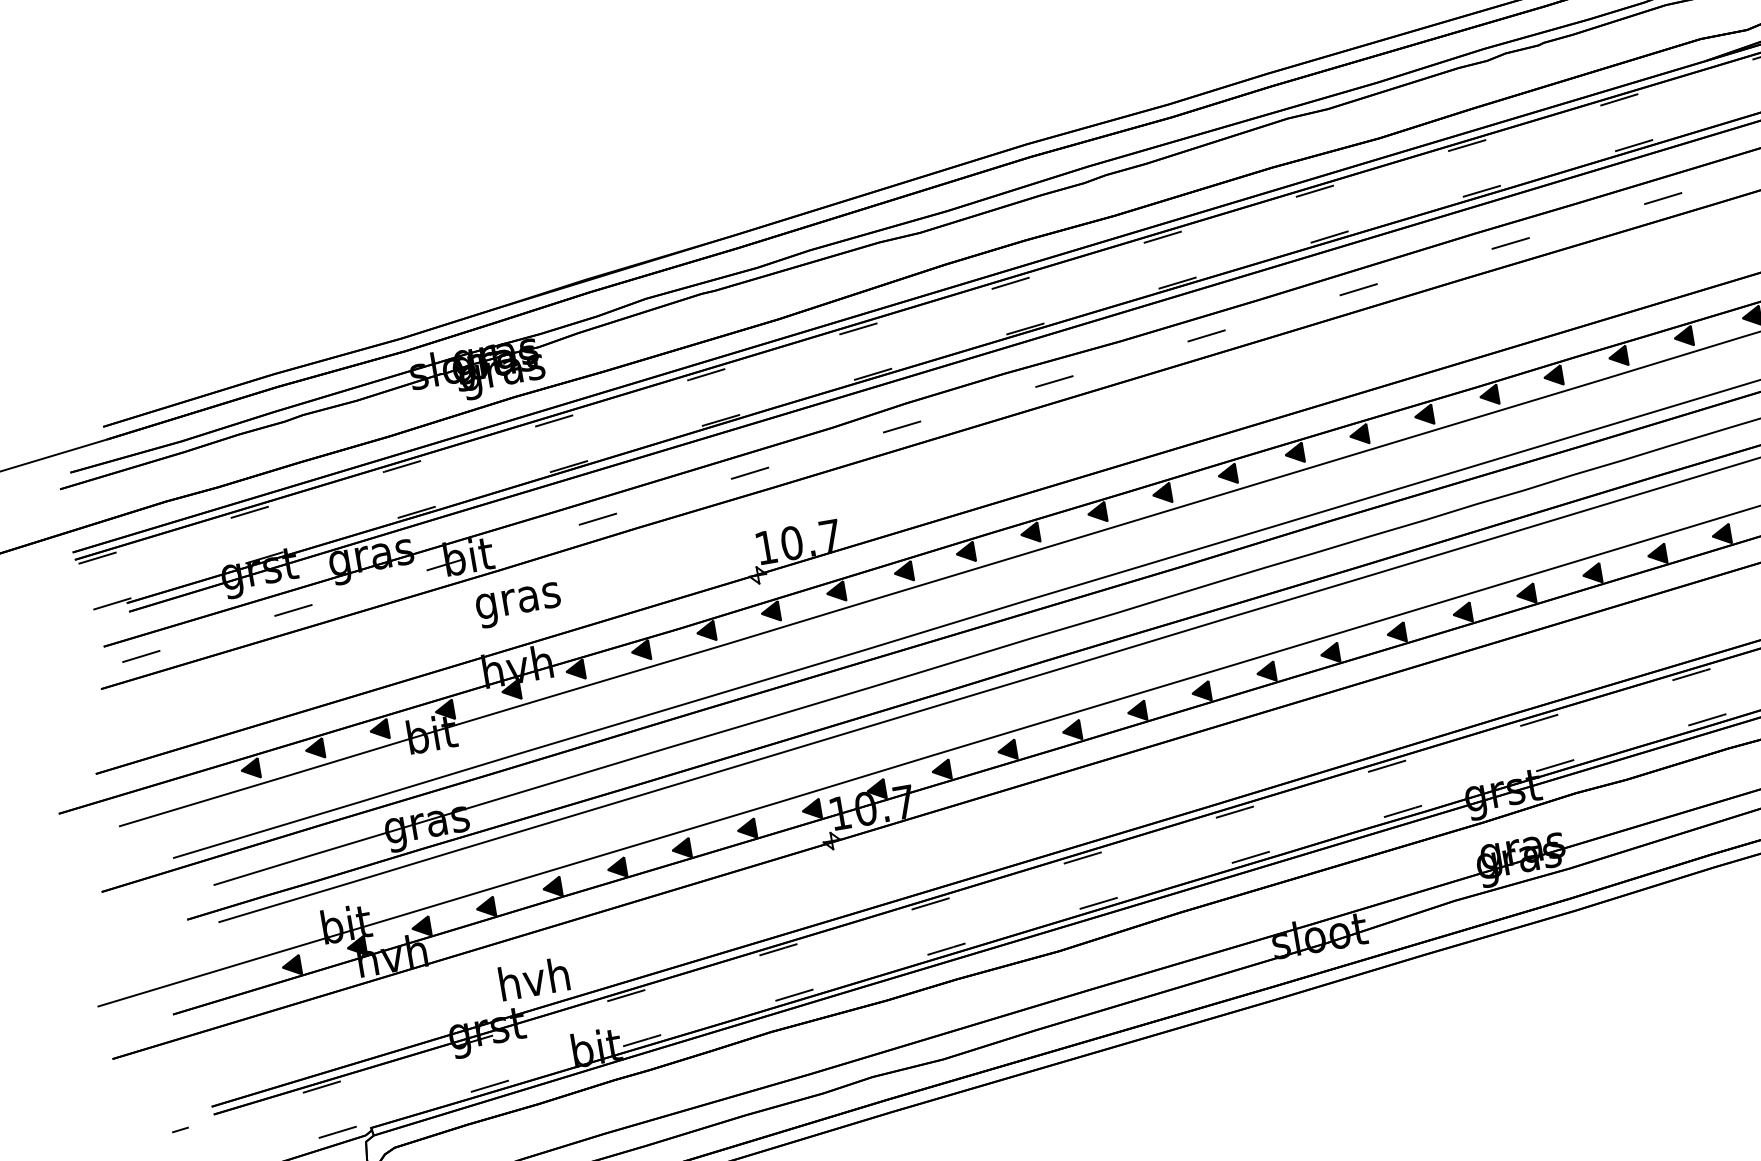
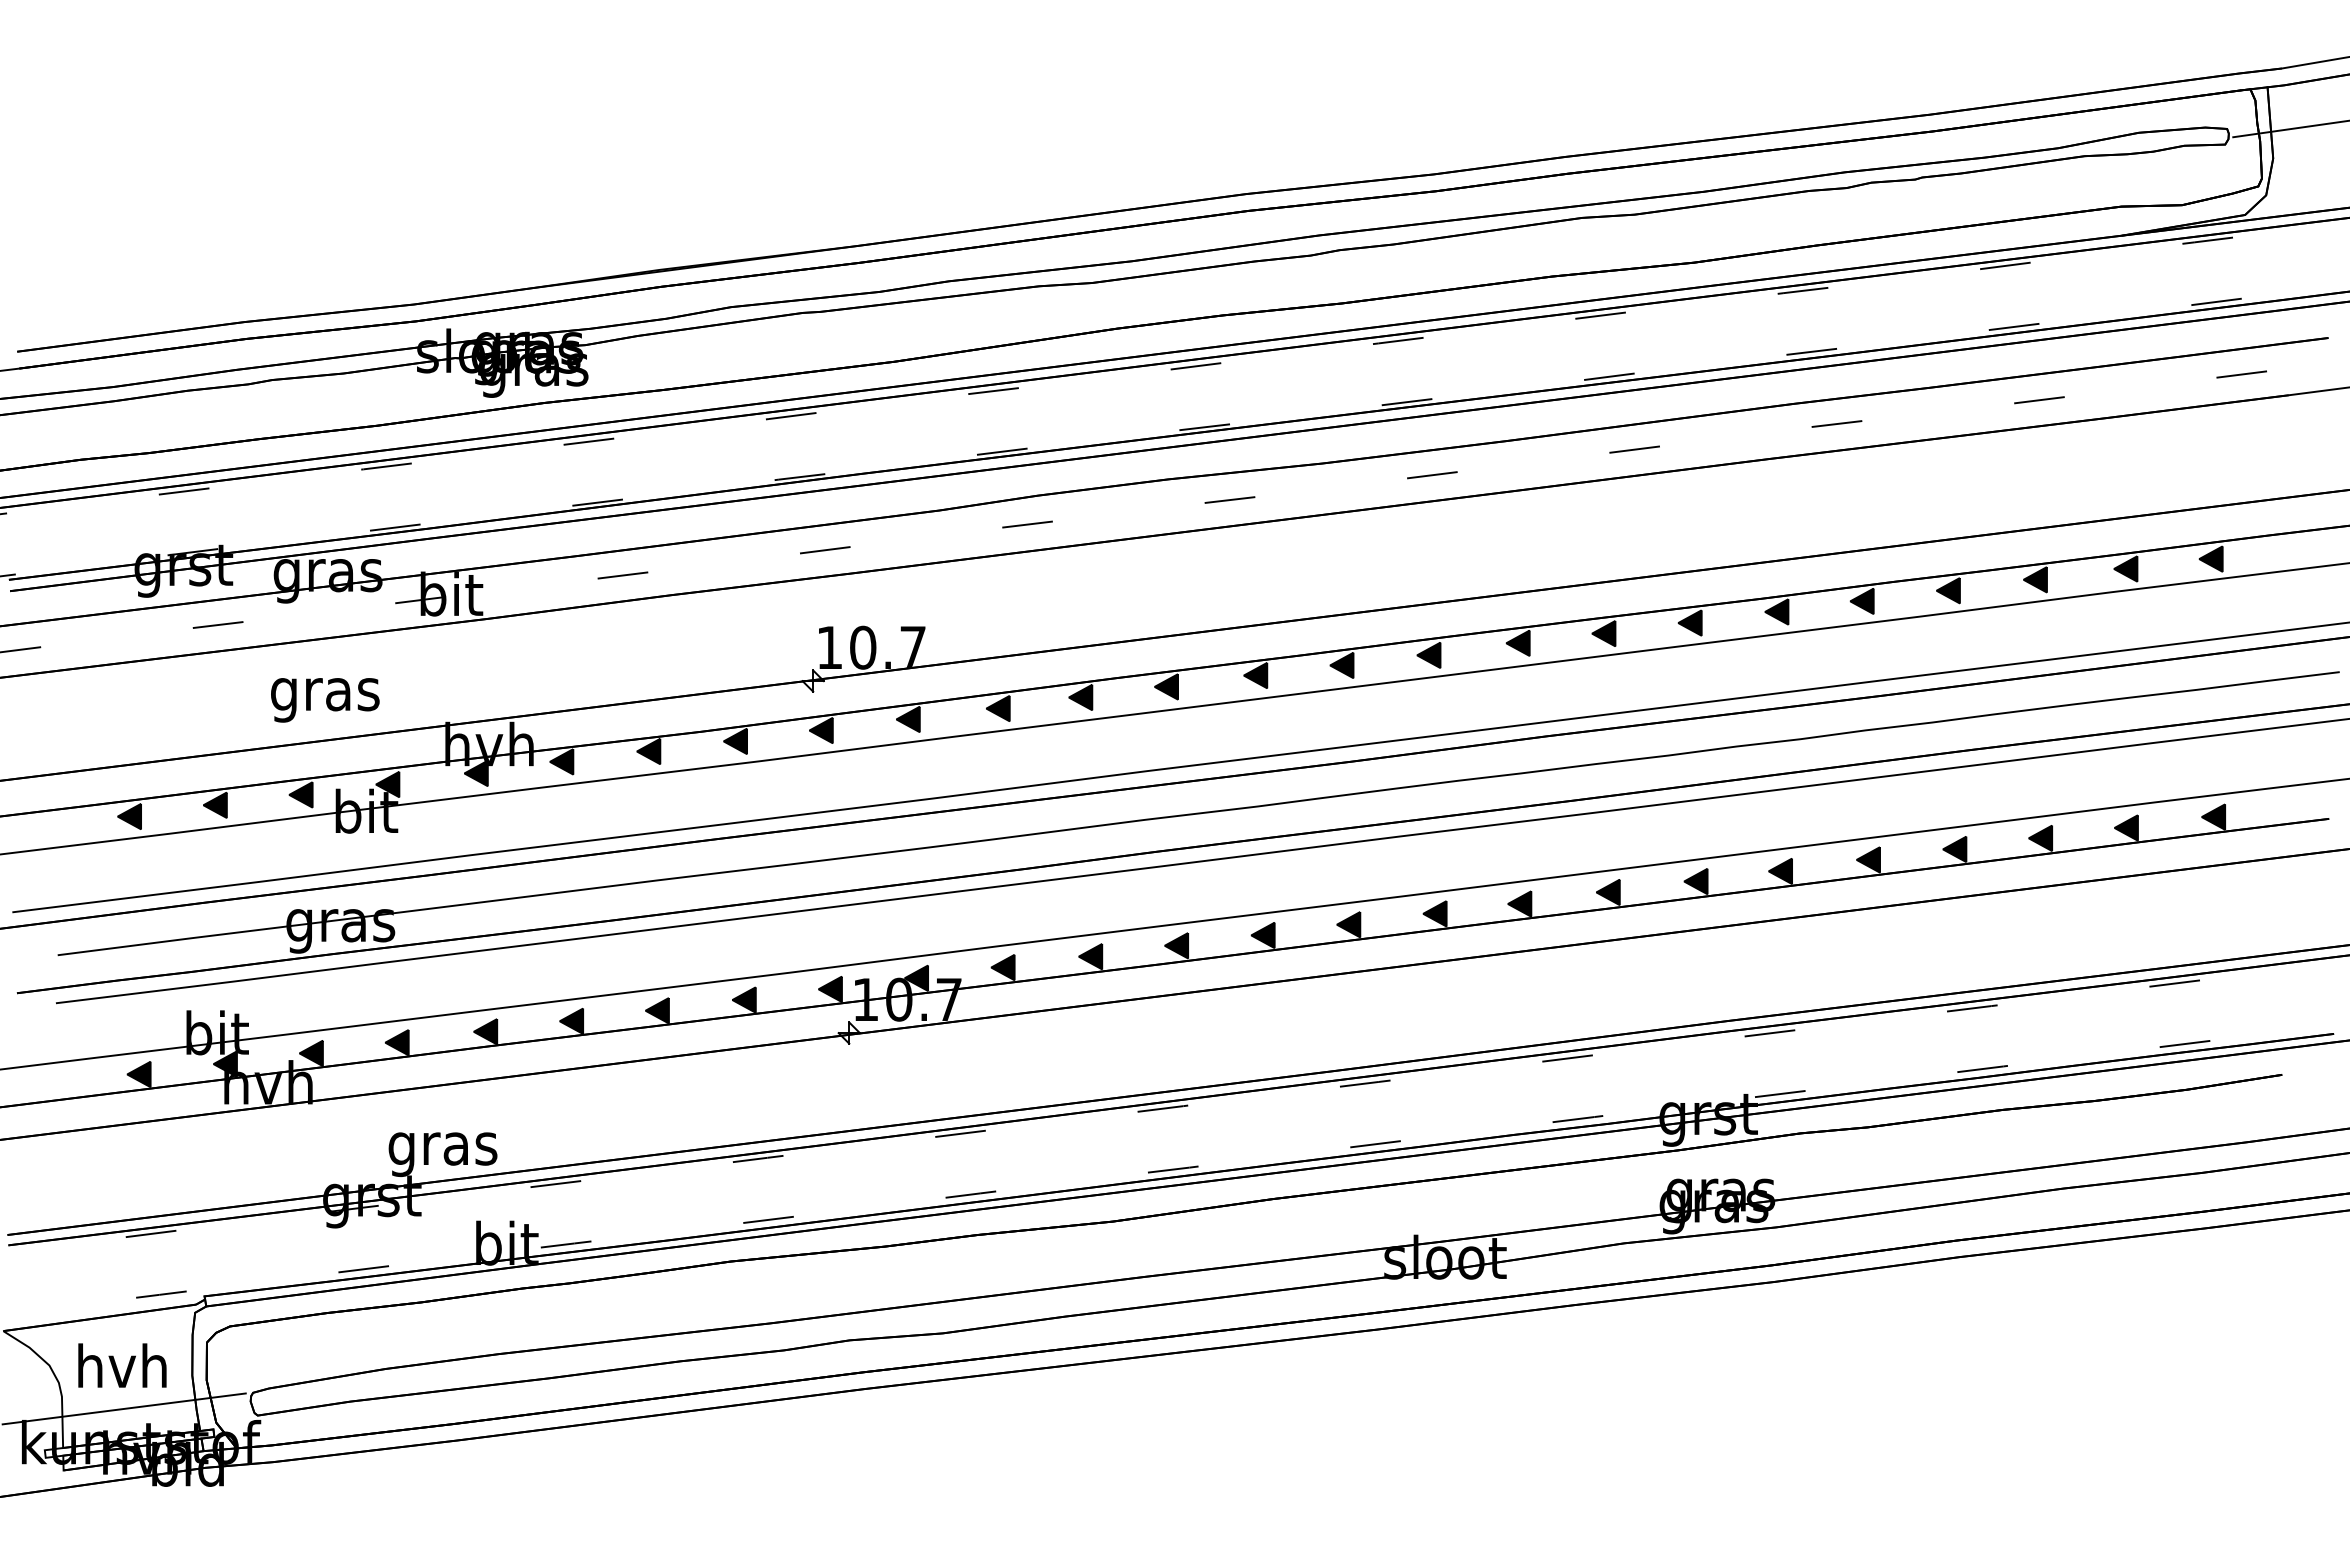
text: (519, 605) -> (325, 700), moved
text: (534, 983) -> (442, 1148), hvh -> gras

